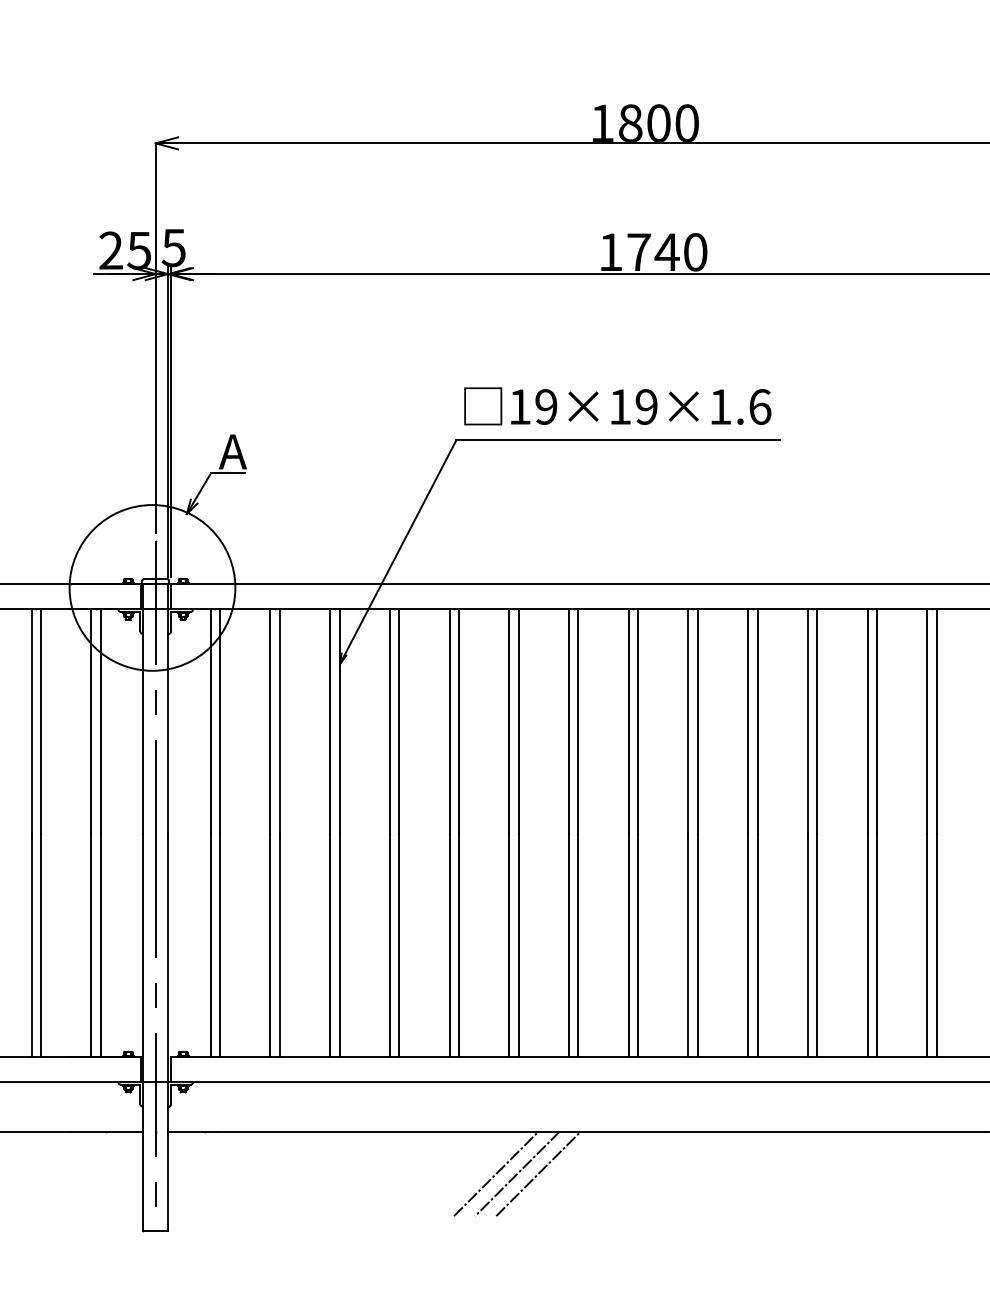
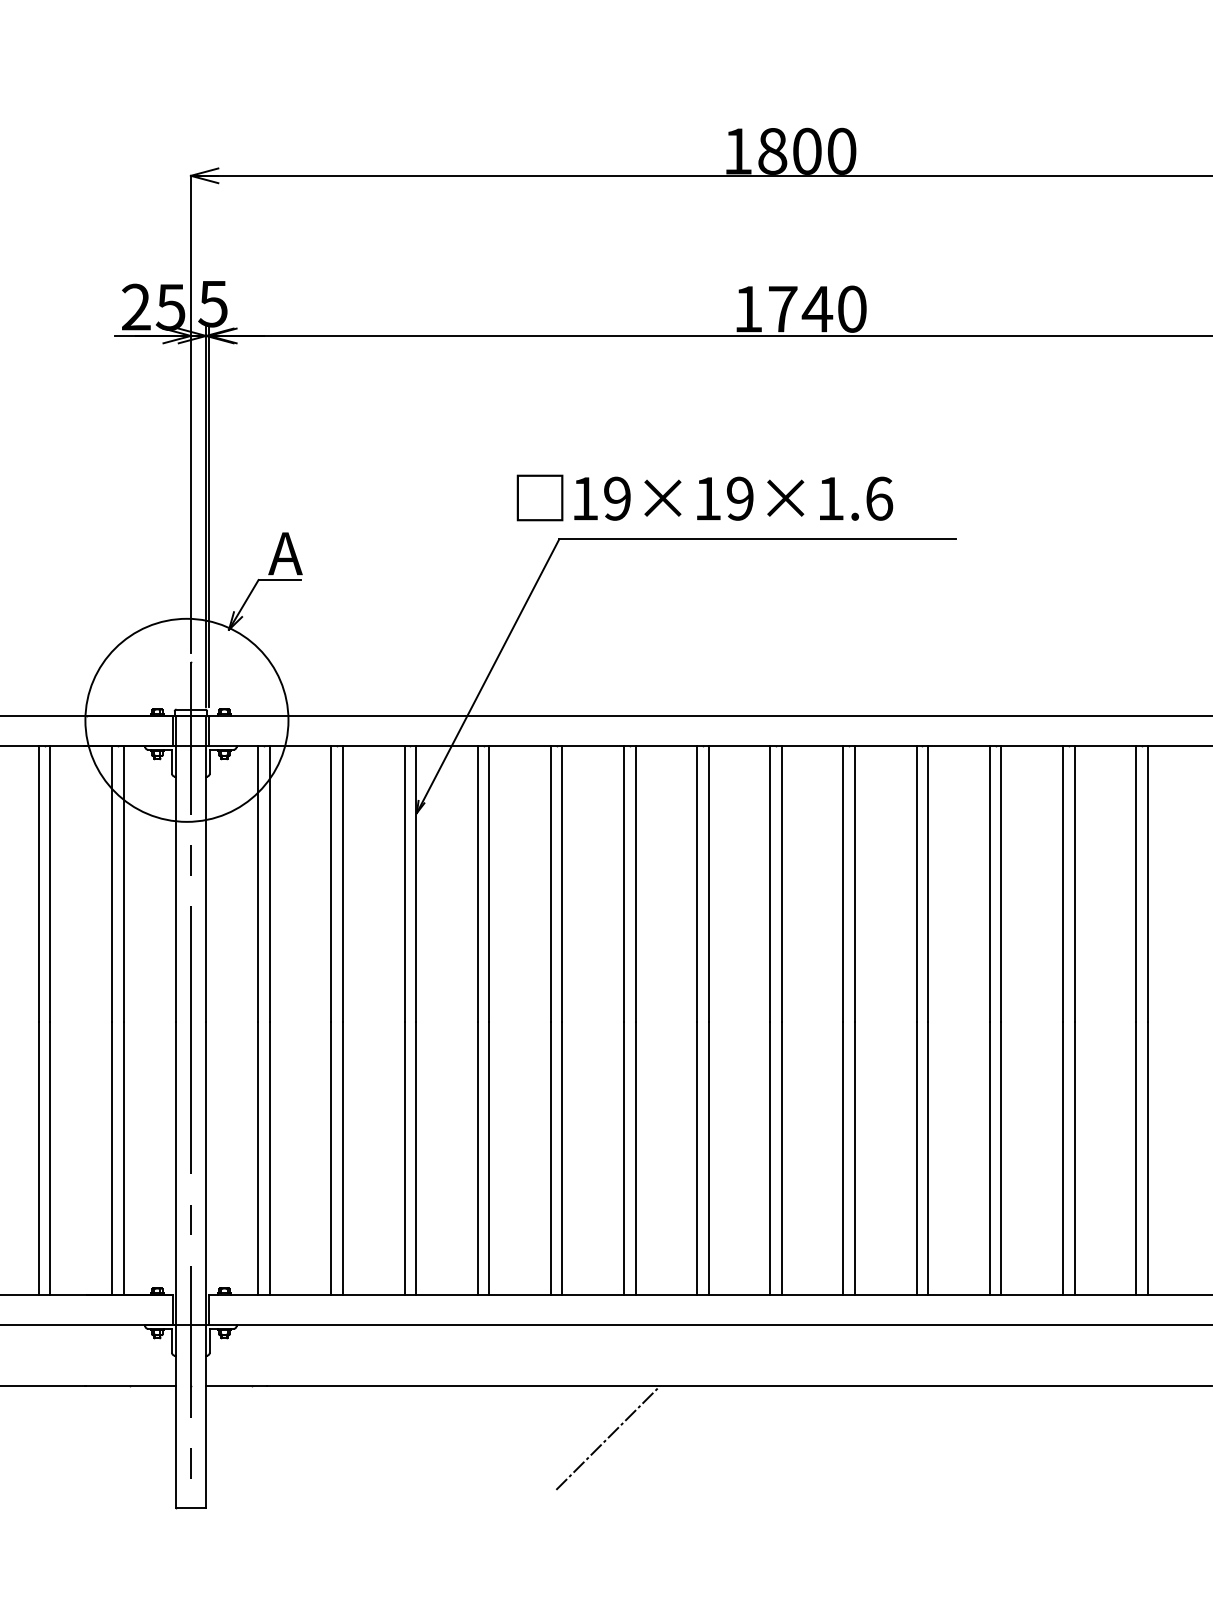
text: (617, 405) -> (704, 497), moved
line: (517, 1173) -> (633, 1437), removed
line: (538, 1173) -> (659, 1437), removed

